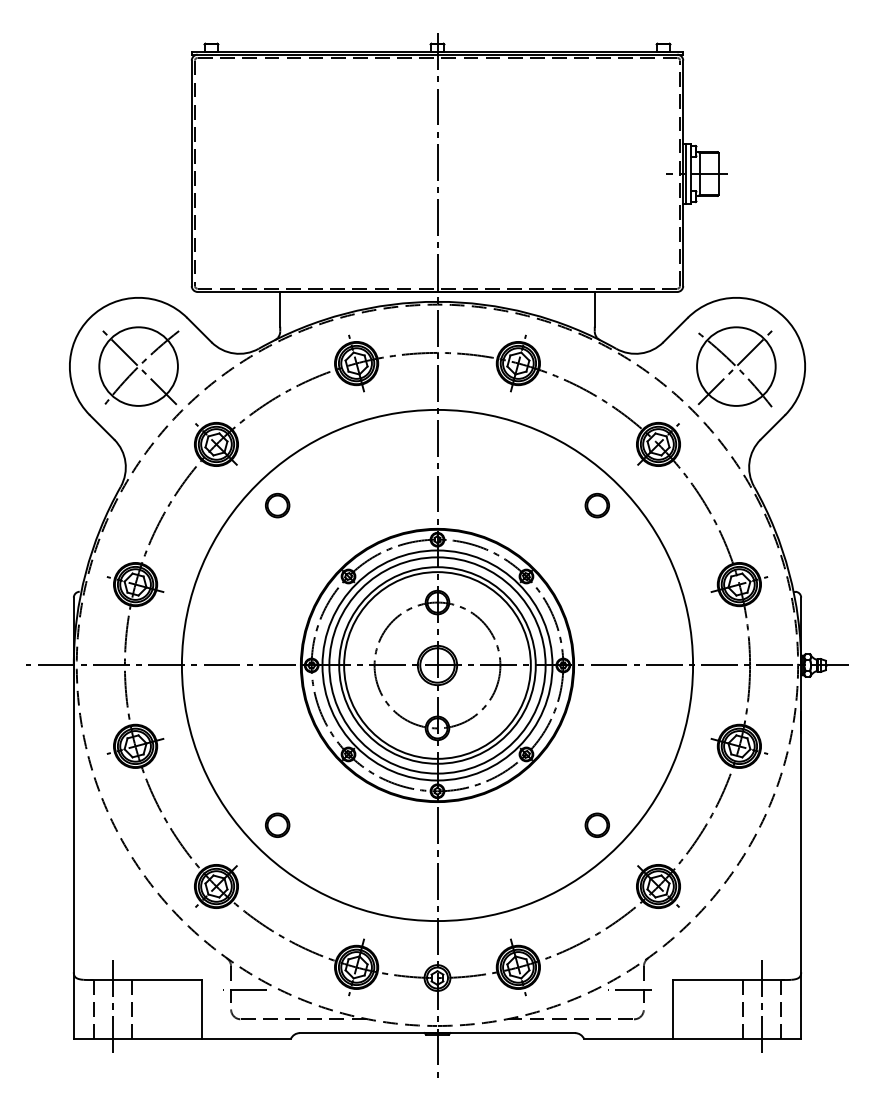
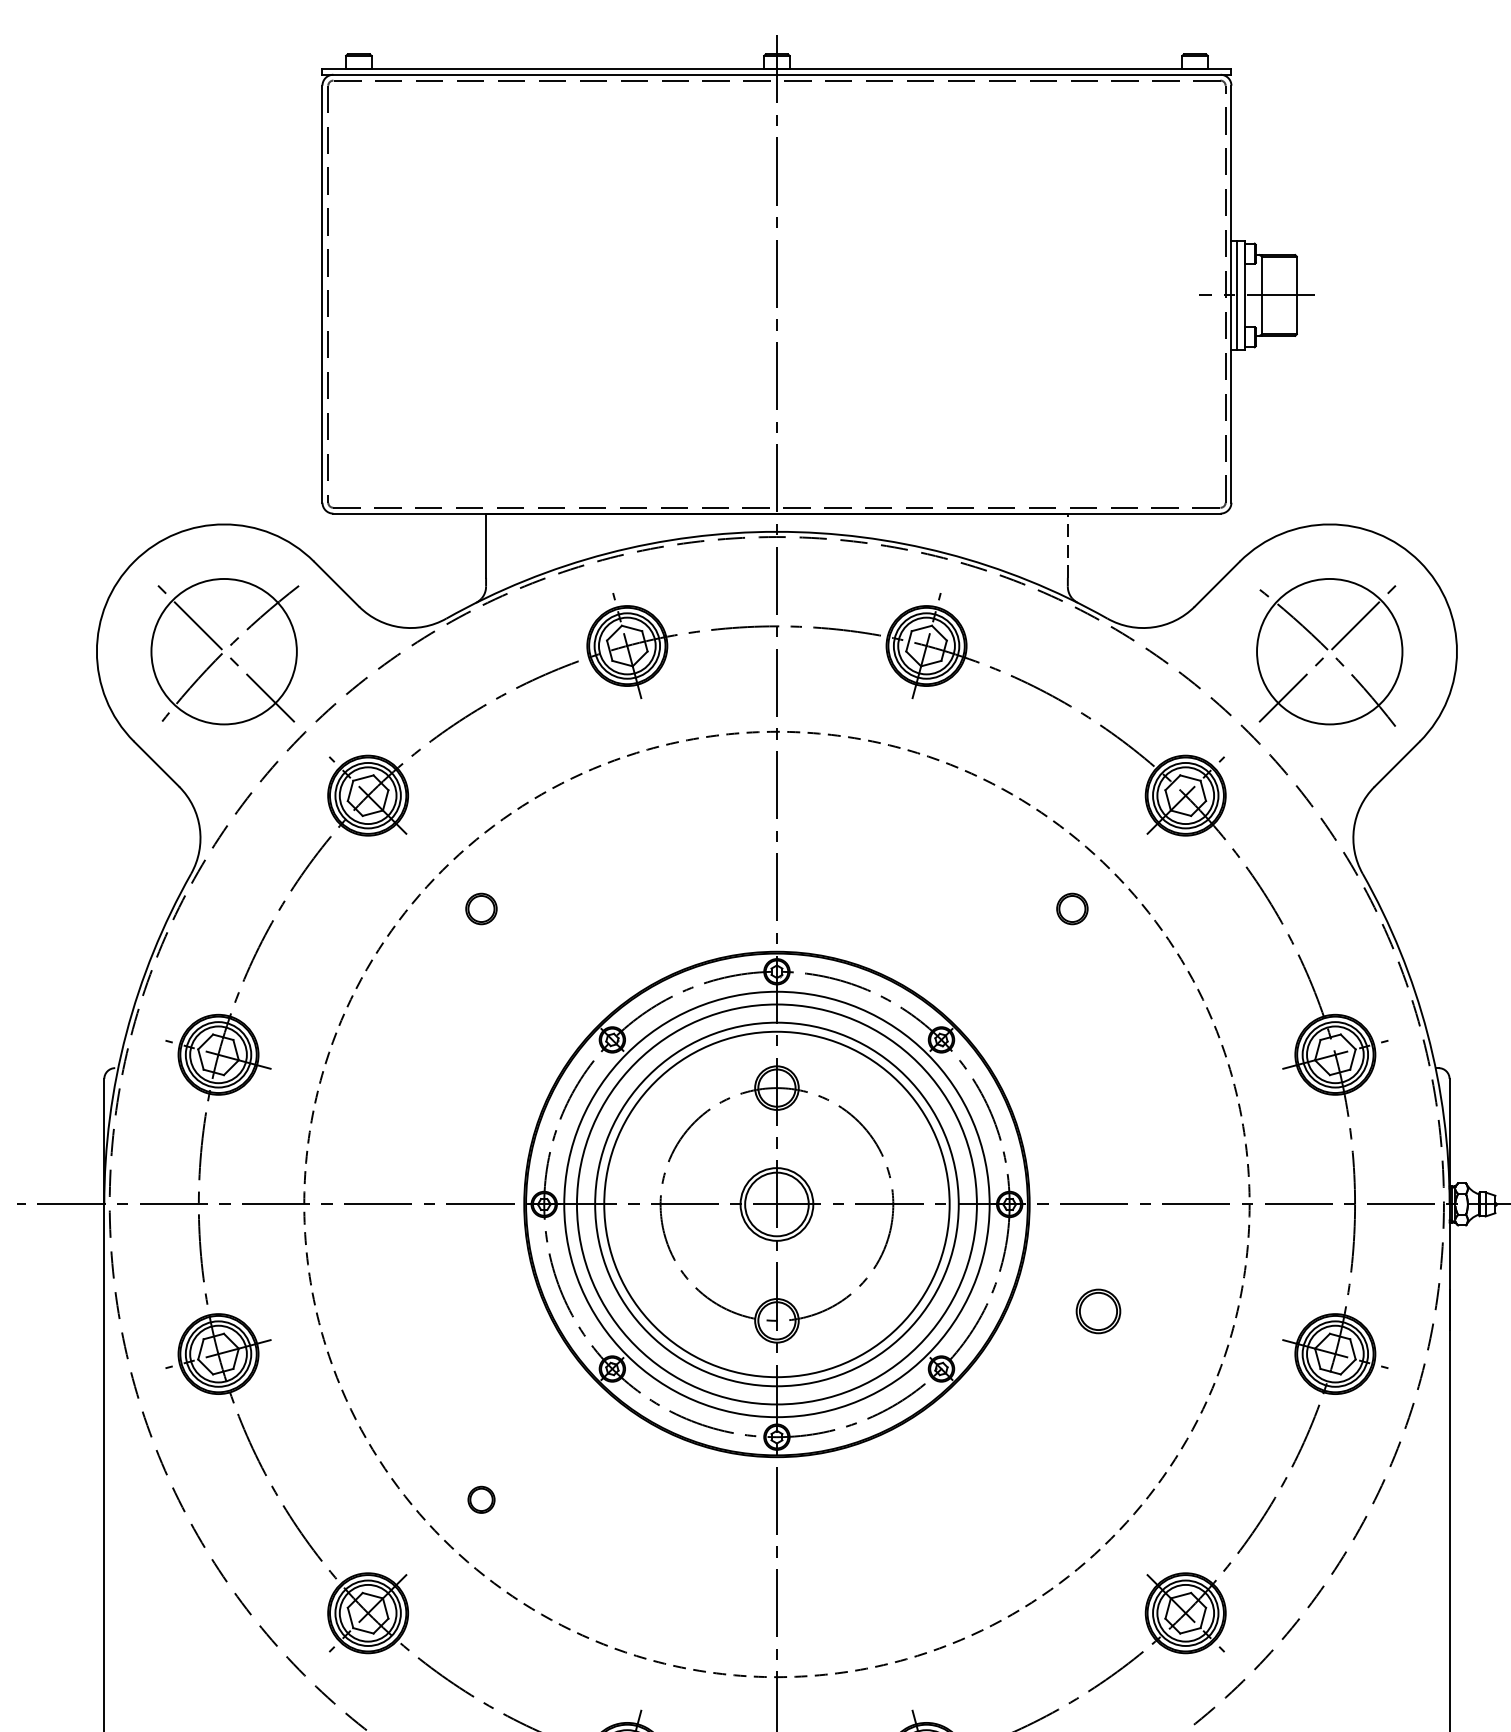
line: (594, 308) -> (1067, 544), solid -> dashed
part: (277, 505) -> (481, 908), size x0.7
part: (596, 505) -> (1071, 908), size x0.7
circle: (437, 665) -> (776, 1204), solid -> dashed
part: (277, 824) -> (481, 1498), size x0.6
part: (596, 824) -> (1096, 1309), moved

